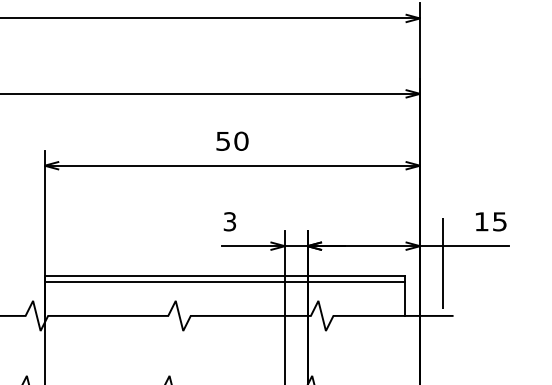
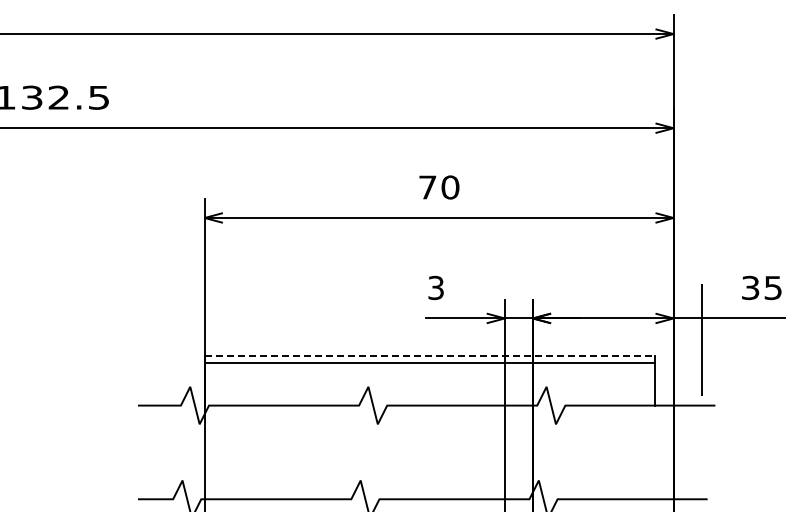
text: (223, 141) -> (427, 187), 50 -> 70
text: (481, 221) -> (750, 287), 15 -> 35
line: (225, 276) -> (430, 356), solid -> dashed

